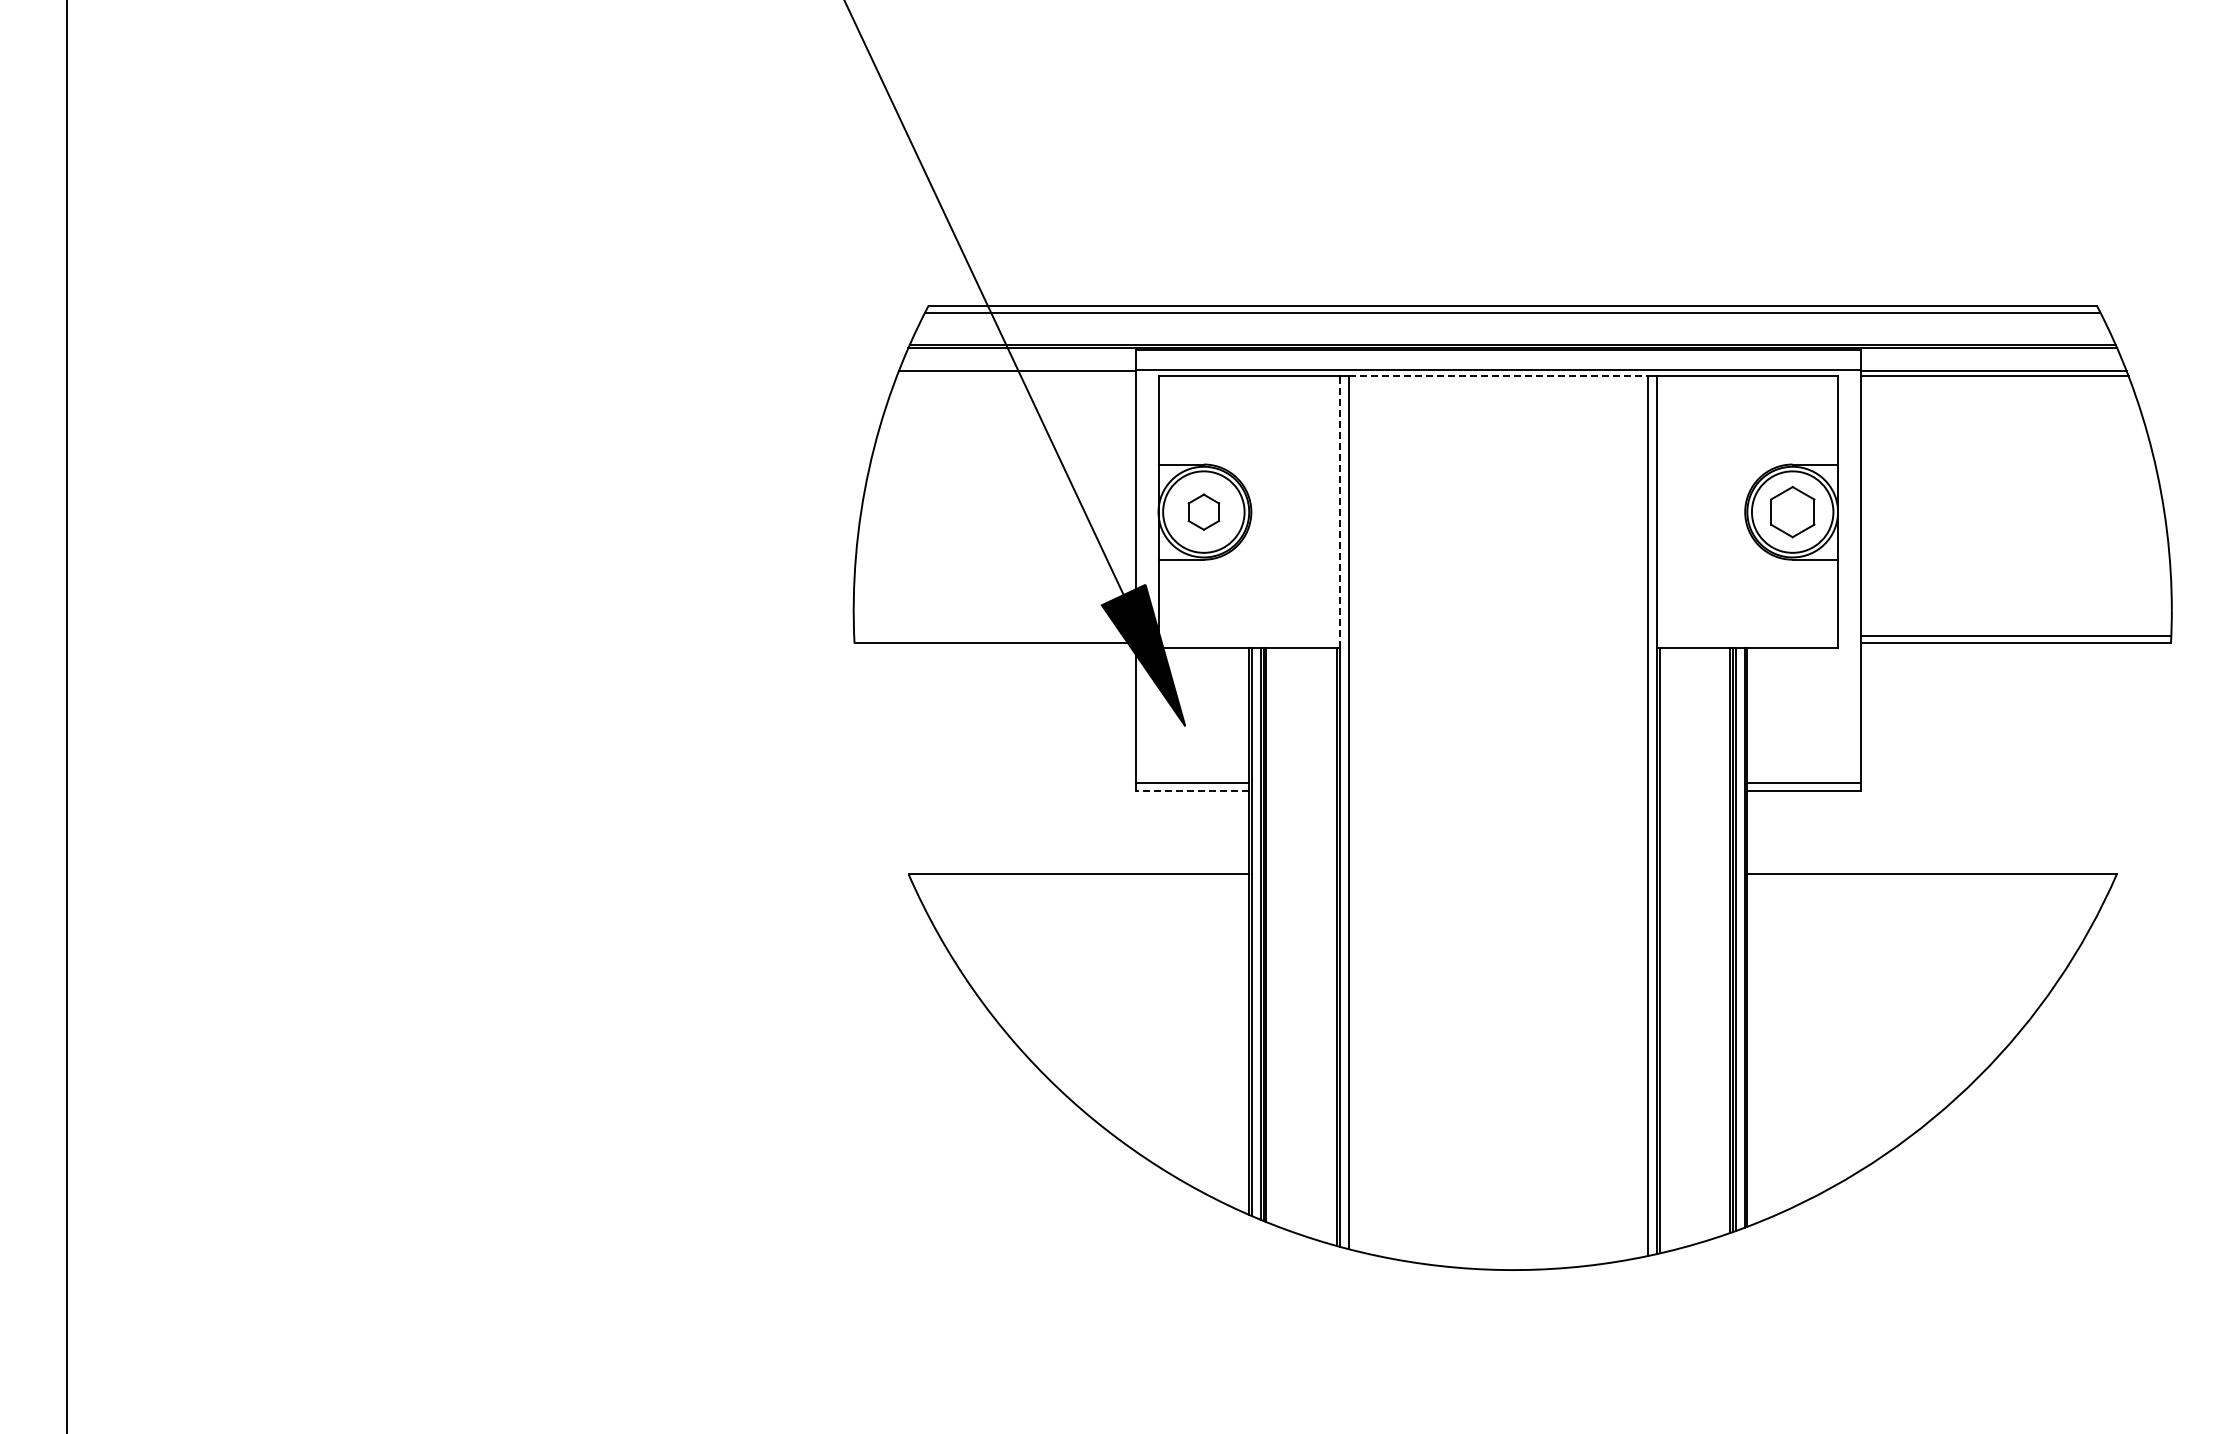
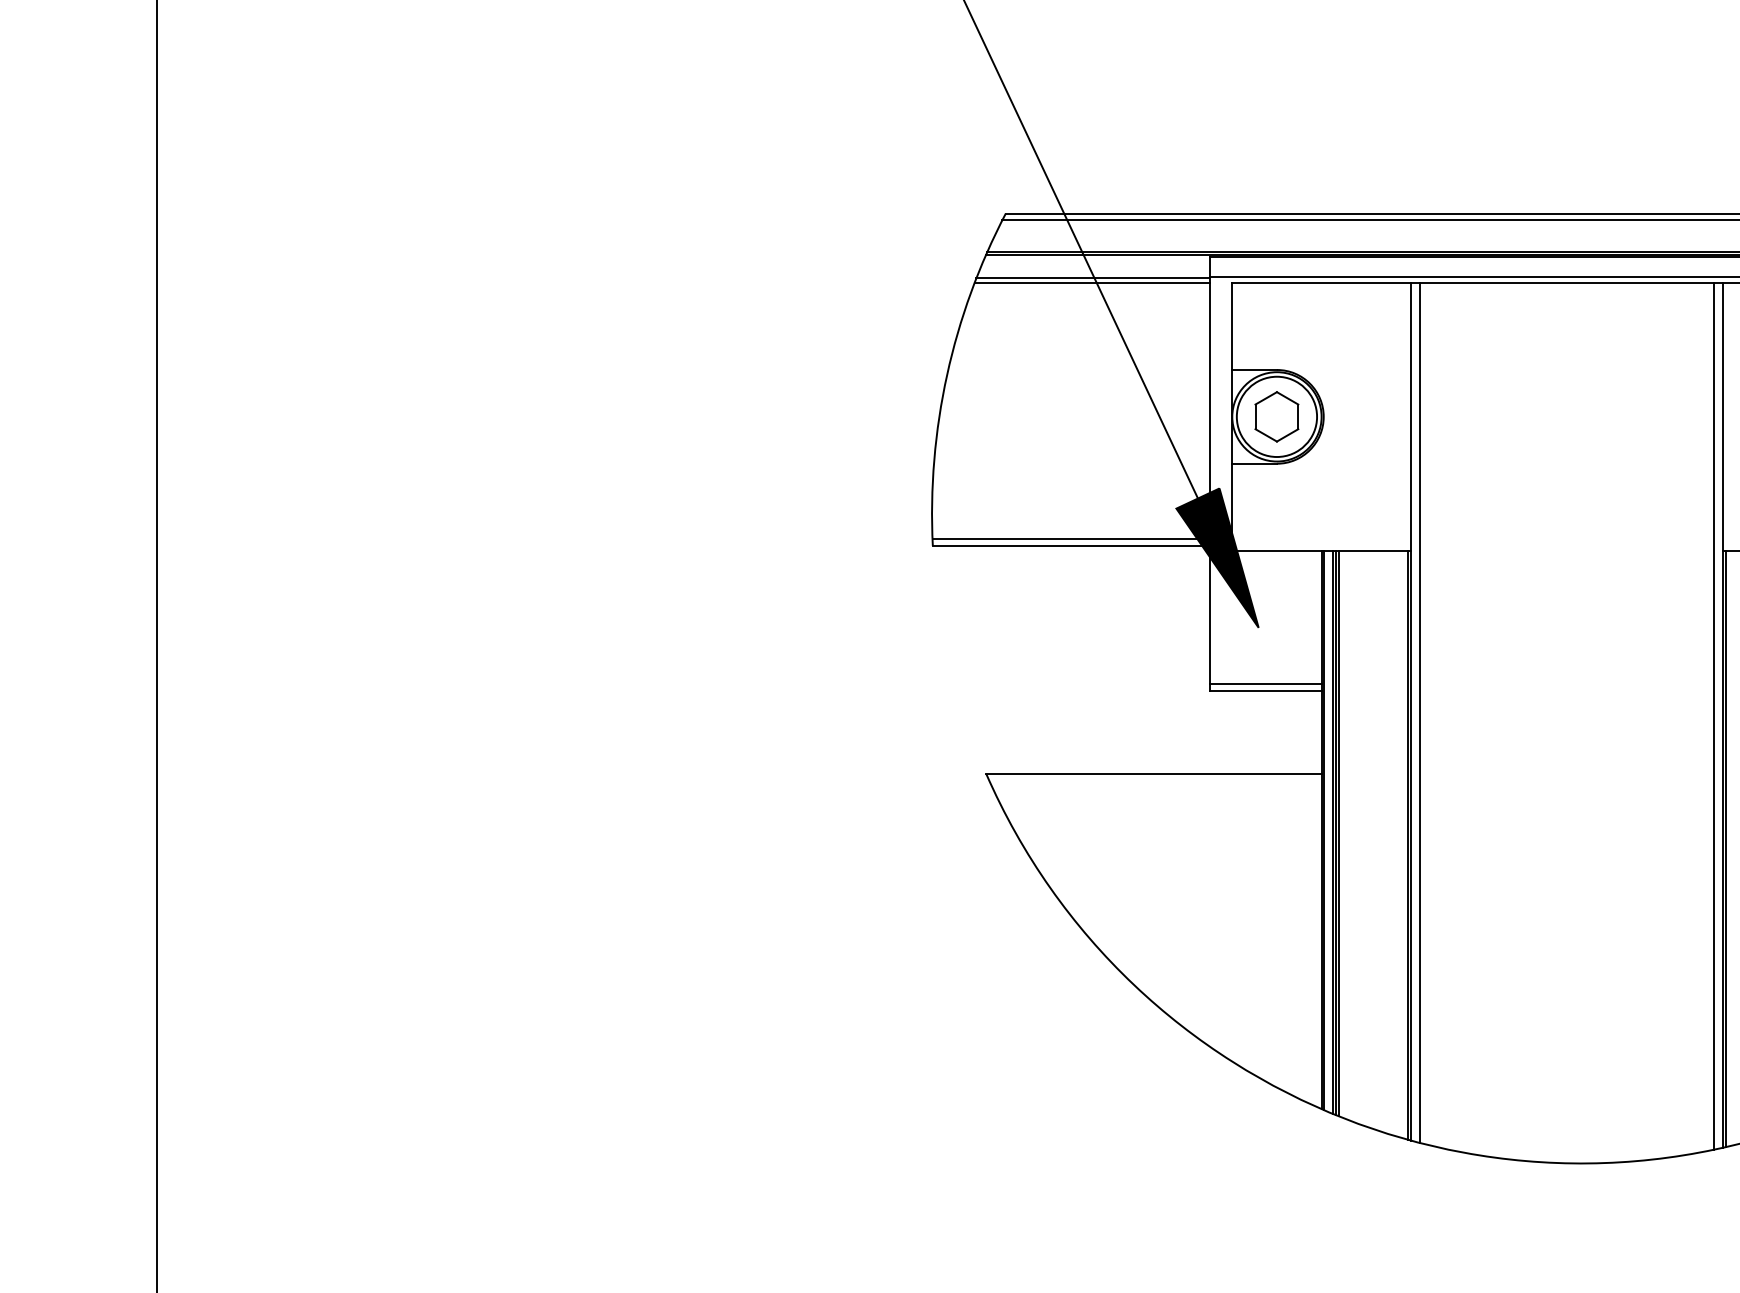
line: (1015, 375) -> (1091, 282), added
line: (1498, 376) -> (1567, 283), dashed -> solid
part: (1203, 512) -> (1276, 417), size x1.43
line: (1339, 512) -> (1410, 417), dashed -> solid
line: (994, 636) -> (1070, 539), added
line: (1192, 790) -> (1265, 691), dashed -> solid

